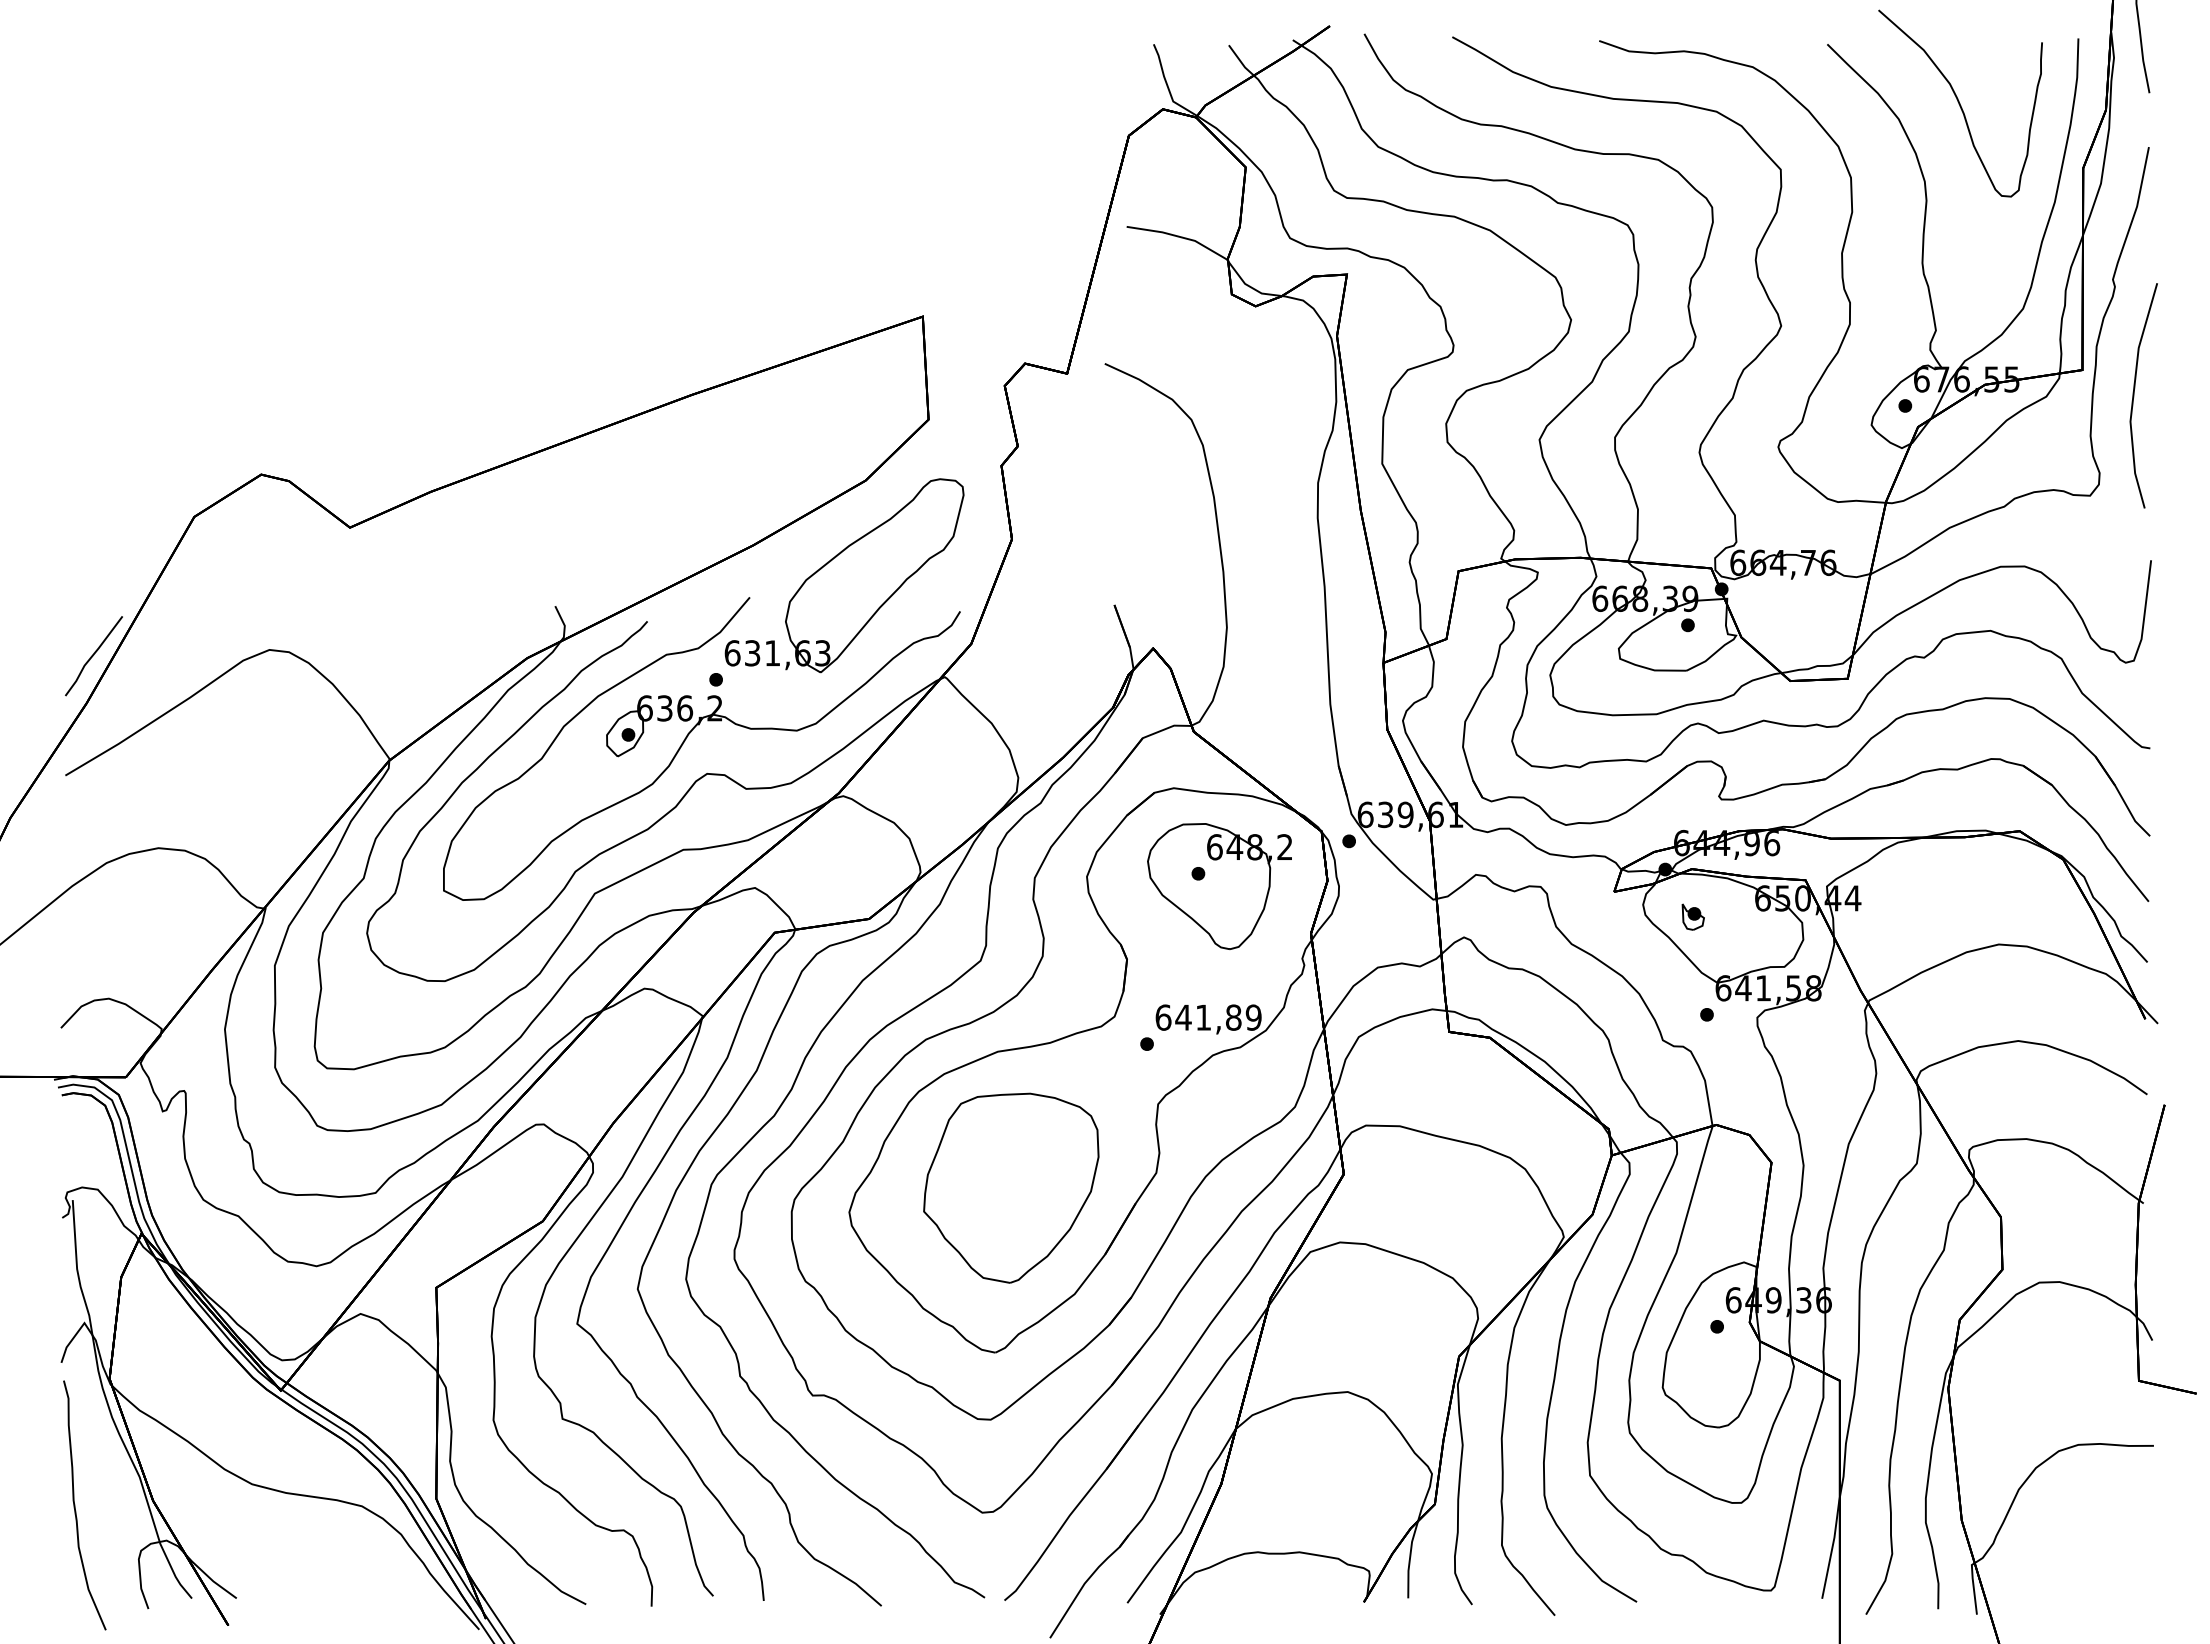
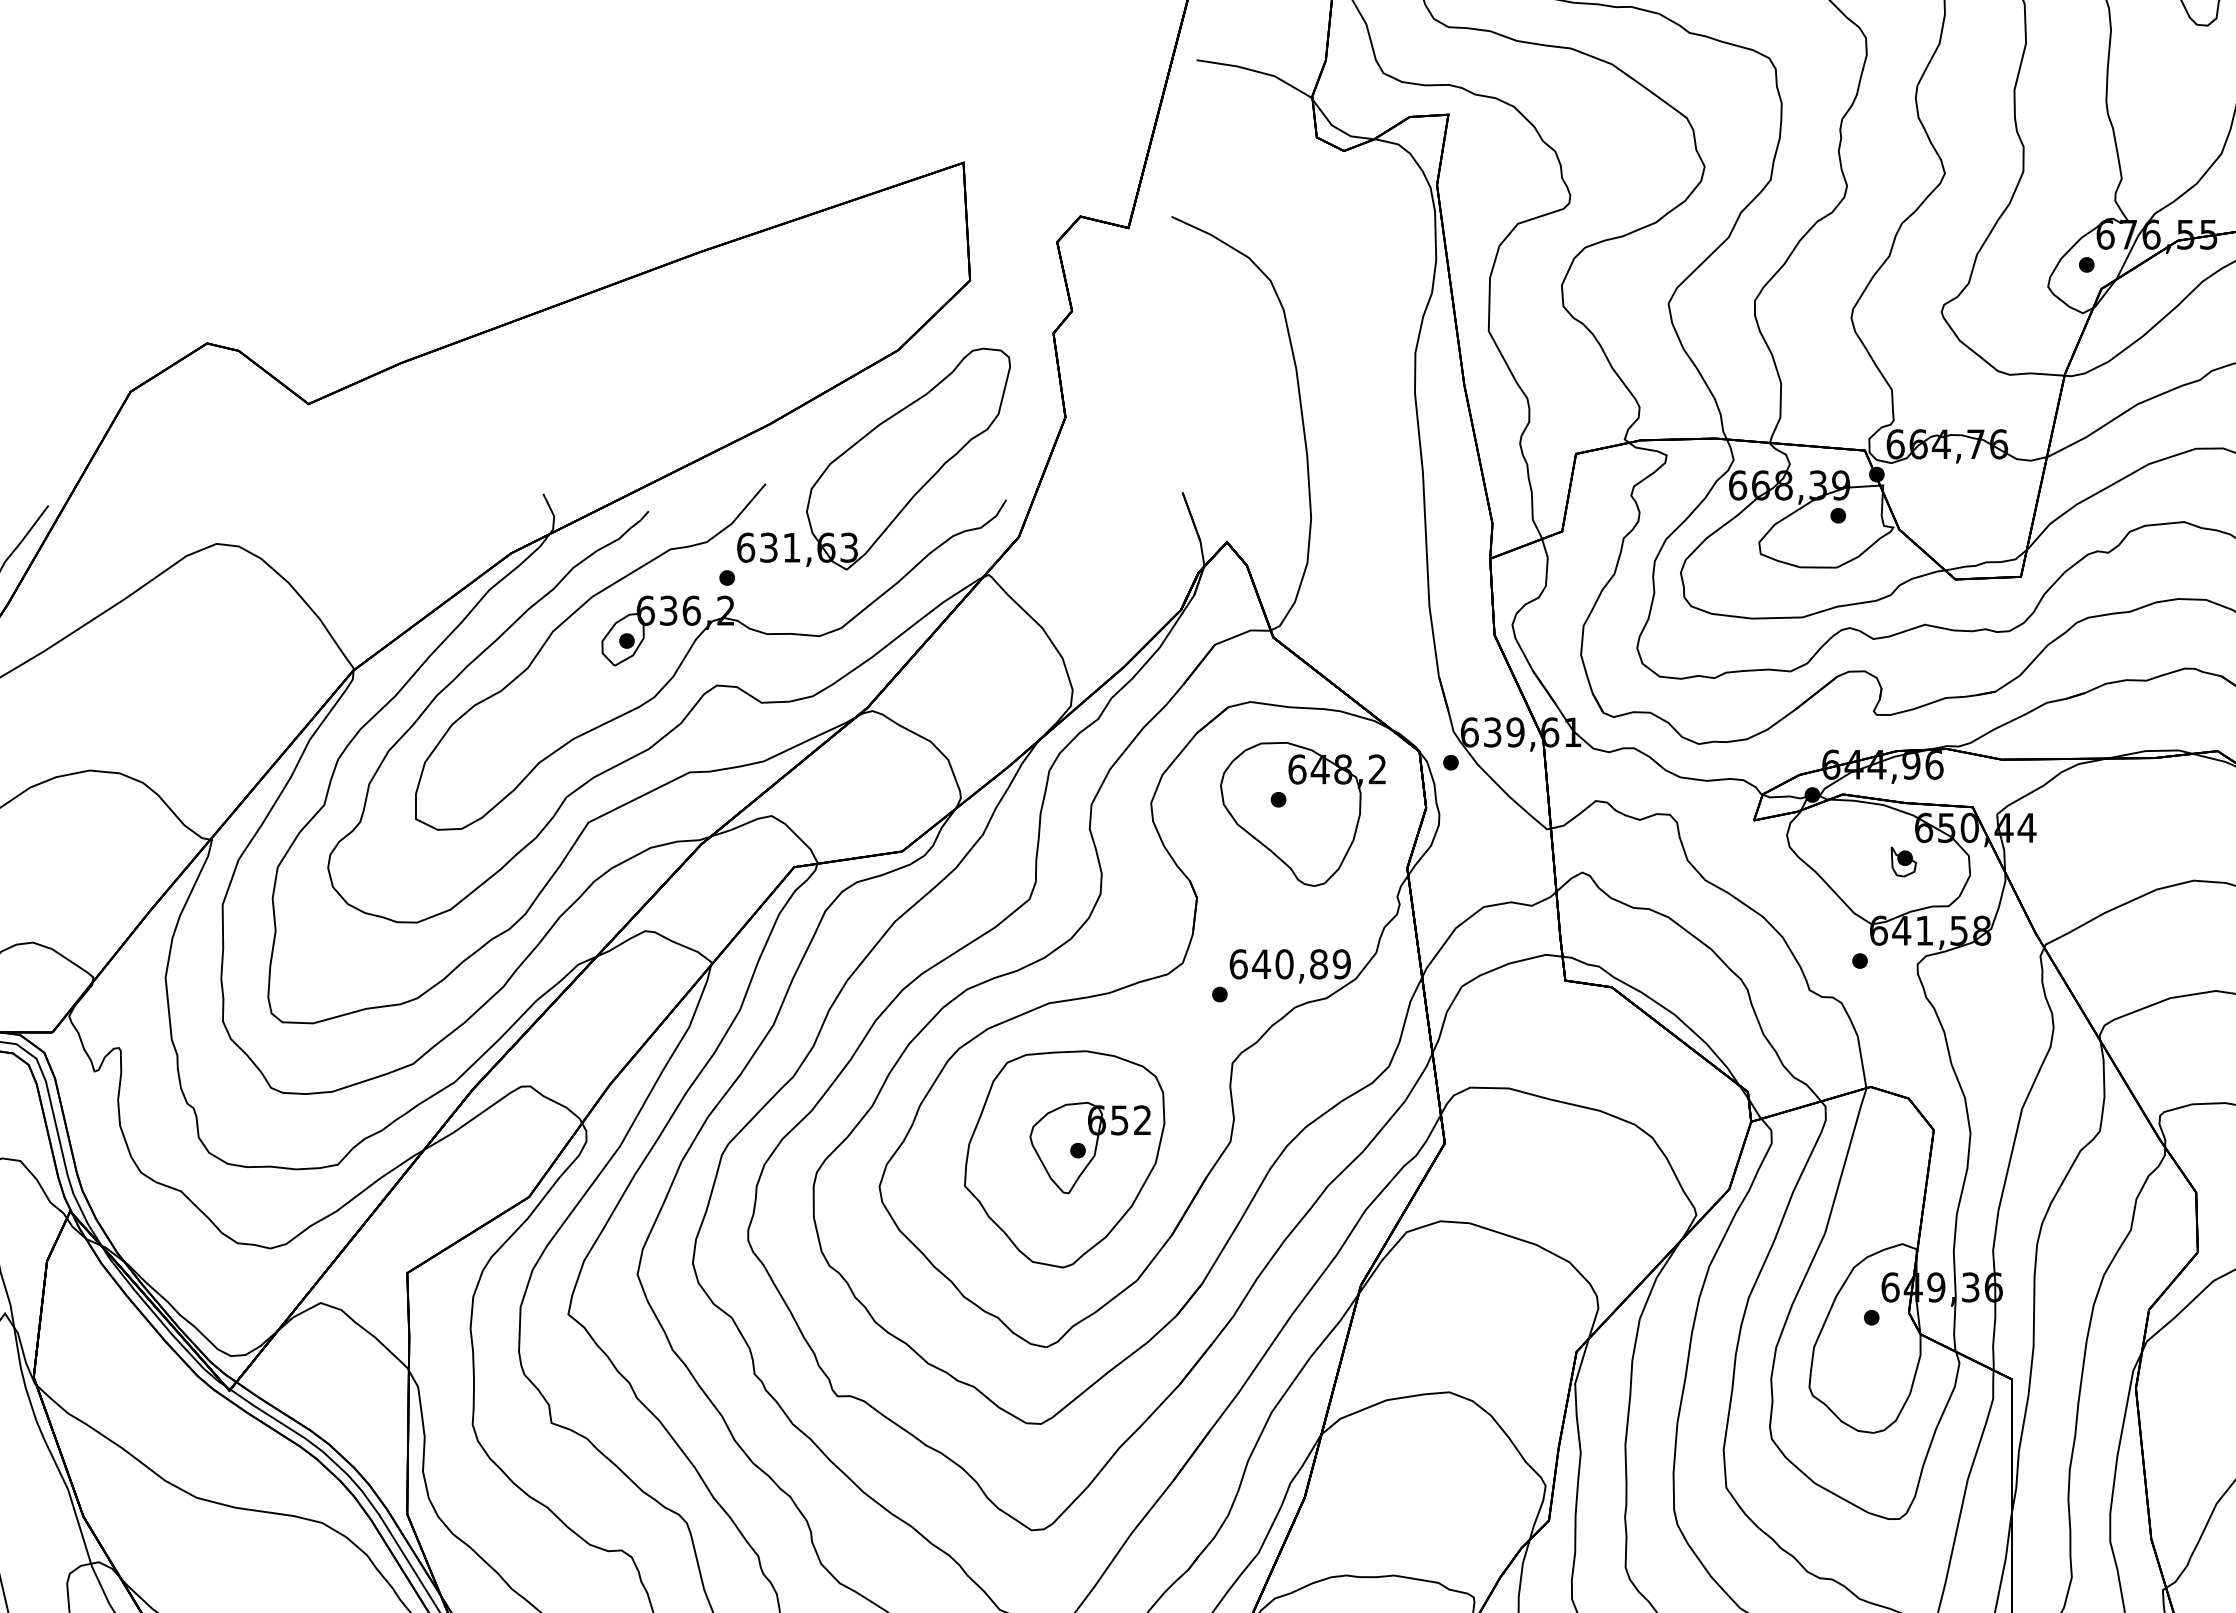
part: (1692, 916) -> (1902, 861), moved
text: (1203, 1017) -> (1284, 964), 641,89 -> 640,89
part: (1033, 1177) -> (1090, 1147), added

